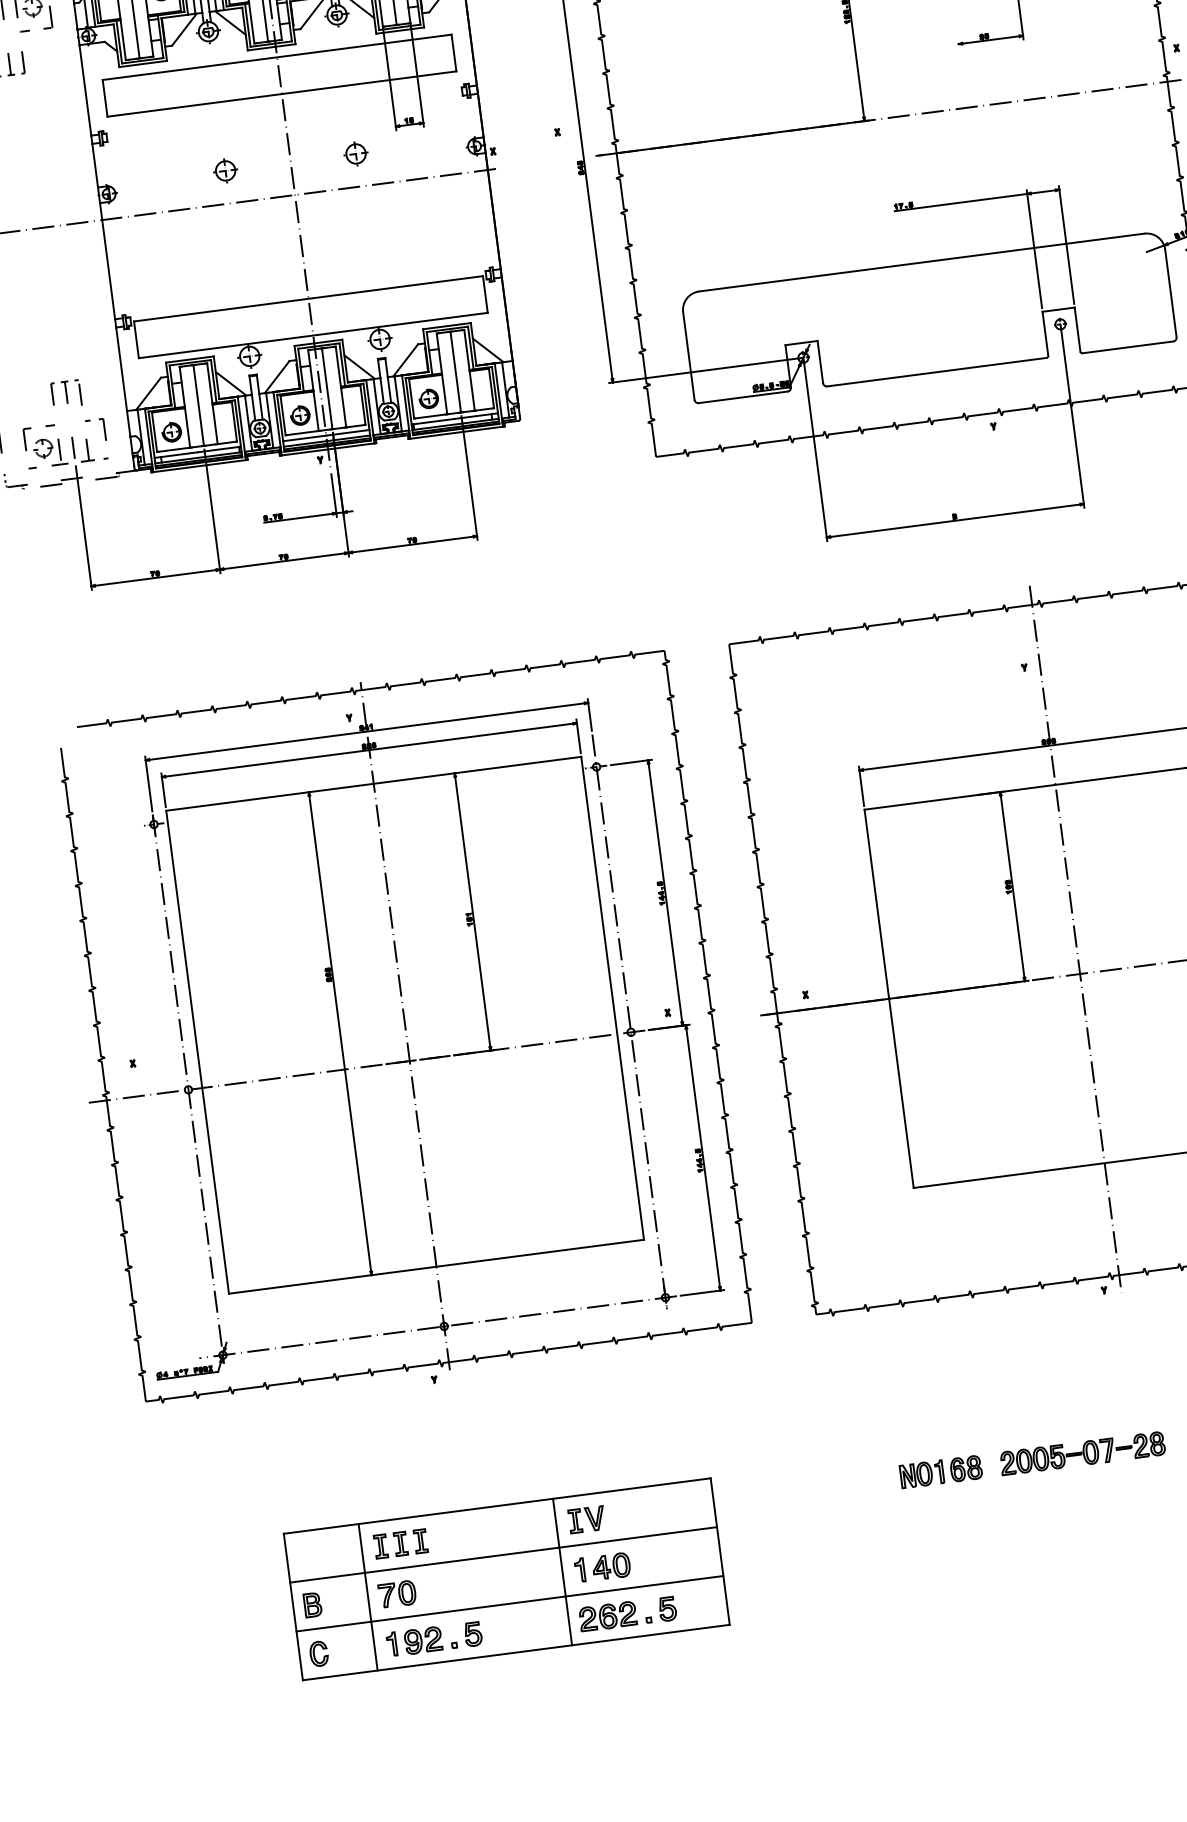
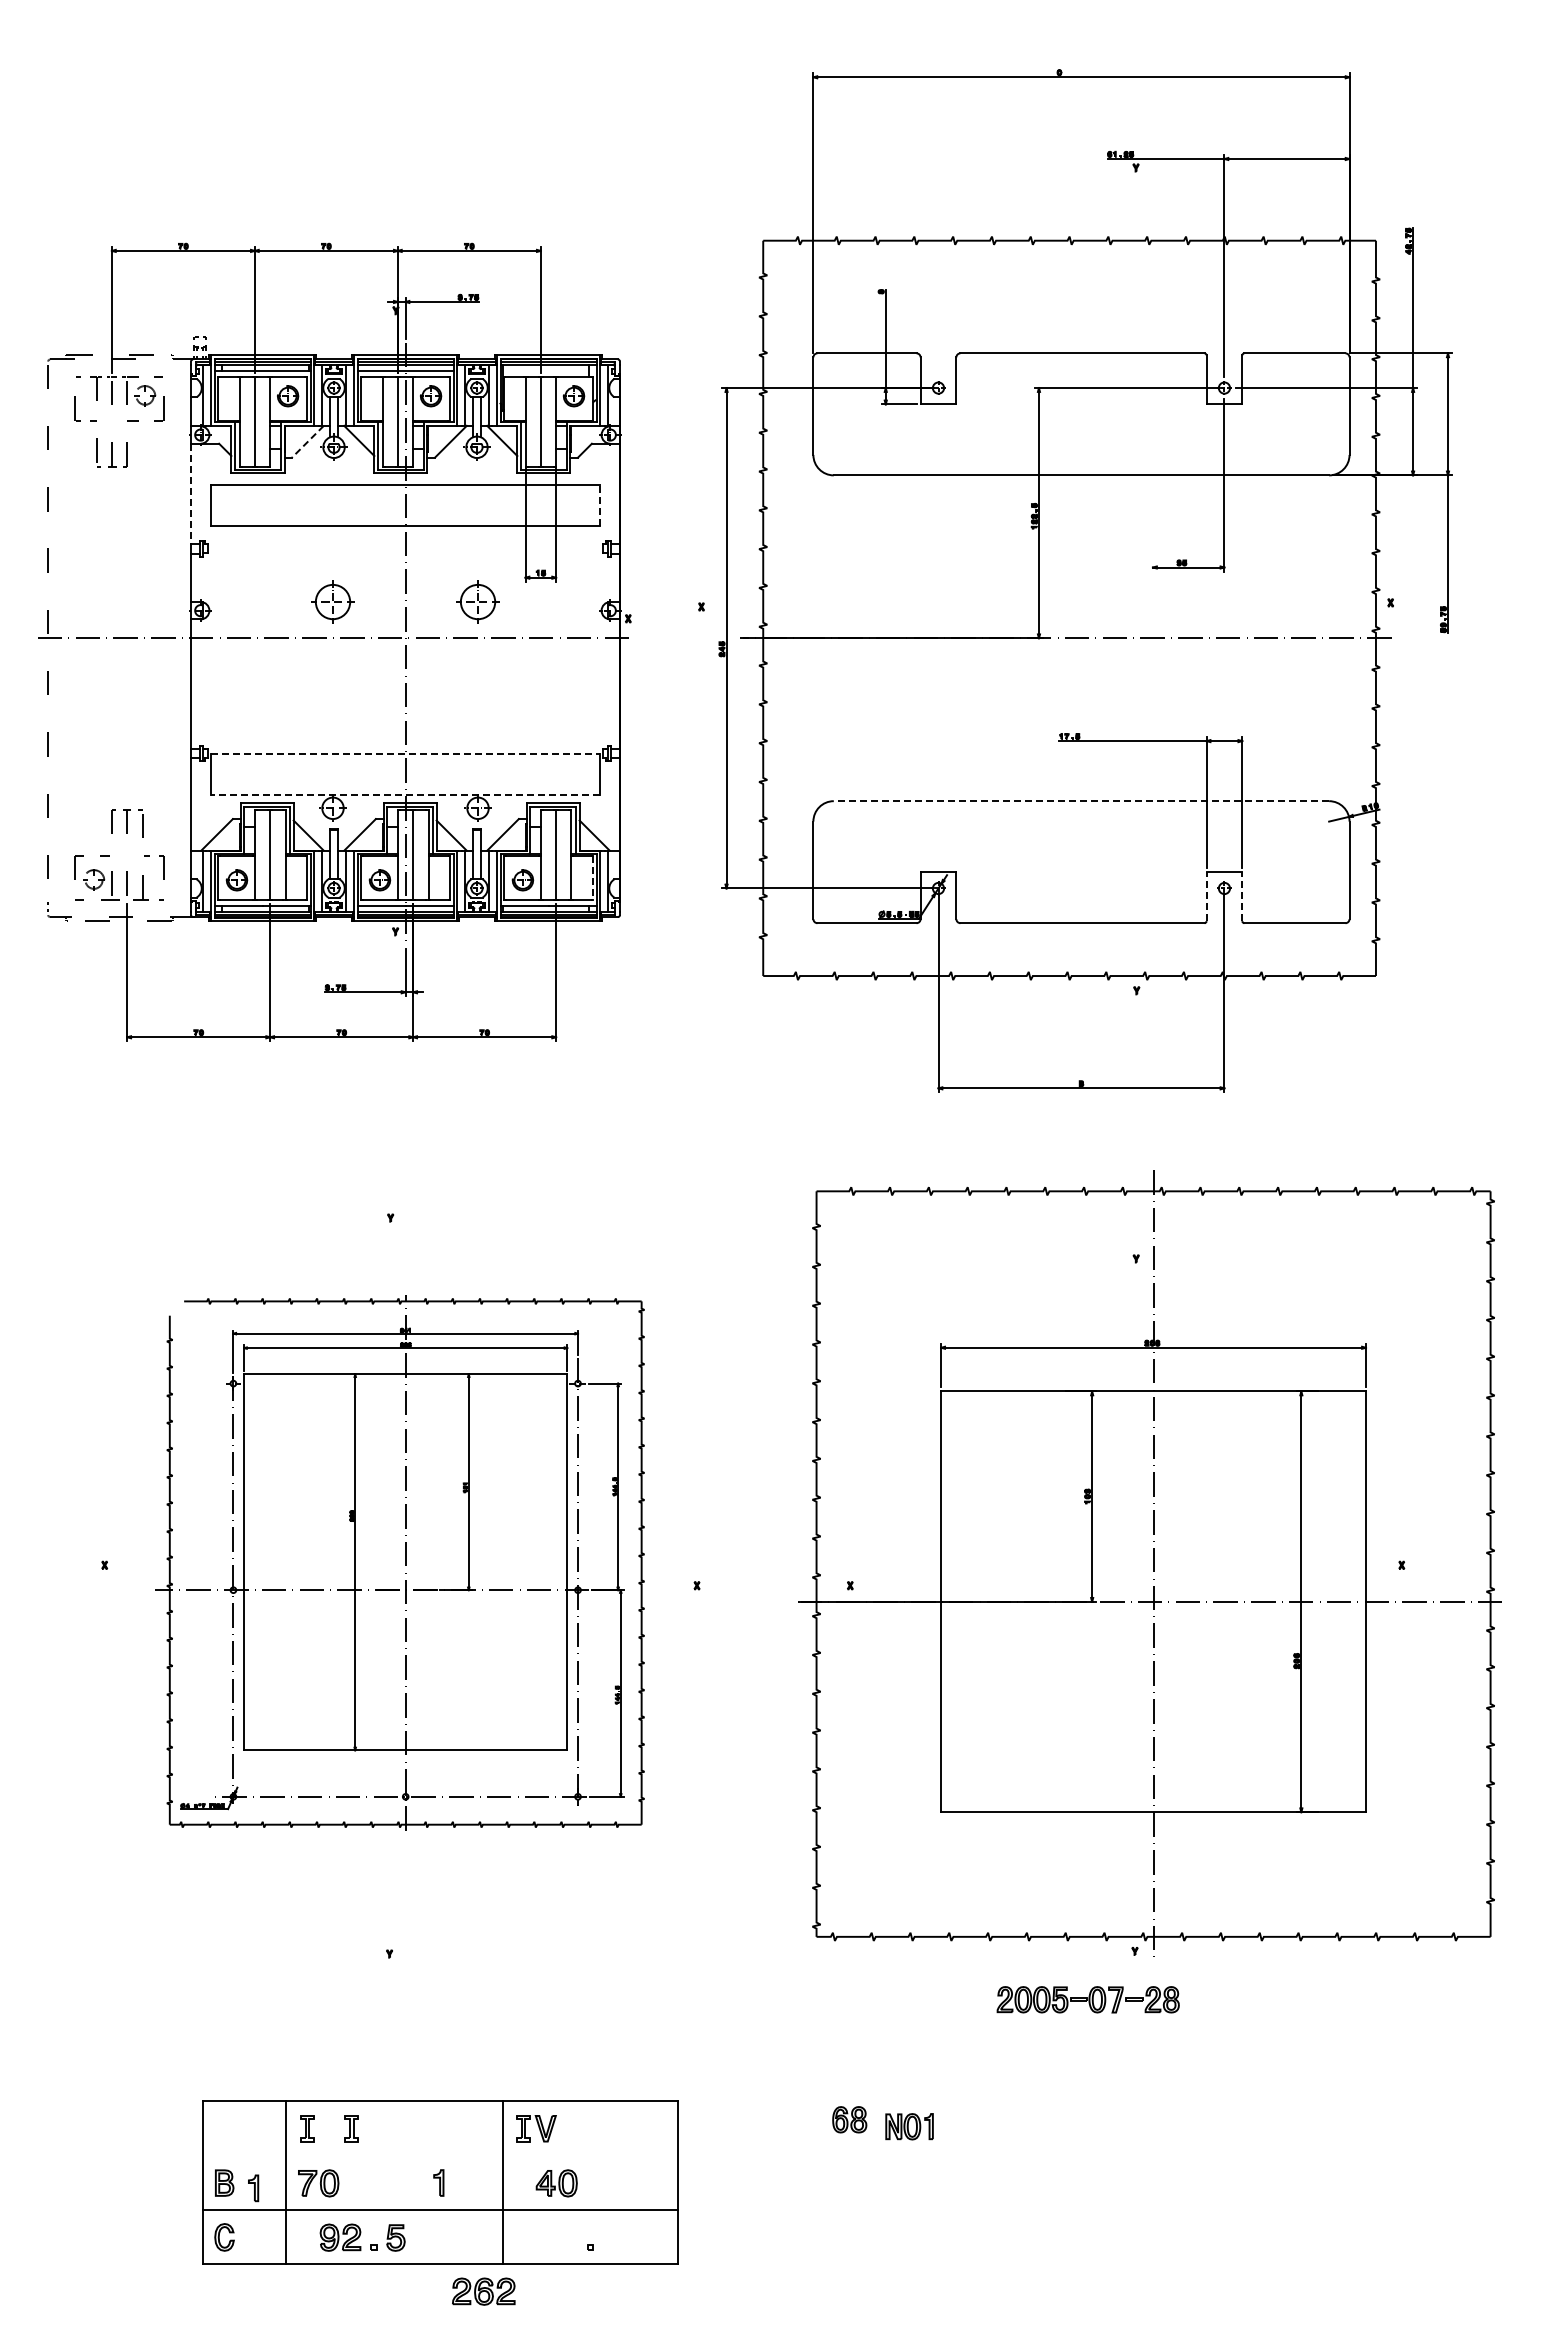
line: (184, 30) -> (307, 442), solid -> dashed
line: (453, 53) -> (599, 505), solid -> dashed
line: (85, 90) -> (191, 494), solid -> dashed
part: (355, 153) -> (477, 601), size x1.6
part: (225, 170) -> (332, 601), size x1.6
line: (921, 262) -> (1081, 801), solid -> dashed
line: (309, 298) -> (406, 753), solid -> dashed
line: (1077, 329) -> (1242, 896), solid -> dashed
line: (1045, 333) -> (1206, 896), solid -> dashed
line: (313, 335) -> (405, 794), solid -> dashed
line: (491, 388) -> (592, 877), solid -> dashed
part: (398, 1026) -> (400, 1562), size x0.7
part: (1081, 1453) -> (1087, 1999), moved
part: (965, 1468) -> (849, 2119), moved
part: (400, 1543) -> (329, 2128), removed
line: (503, 1555) -> (440, 2155), removed
part: (579, 1569) -> (438, 2182), moved
part: (666, 1608) -> (611, 2237), removed
part: (607, 1616) -> (483, 2291), moved
part: (391, 1644) -> (253, 2188), moved

